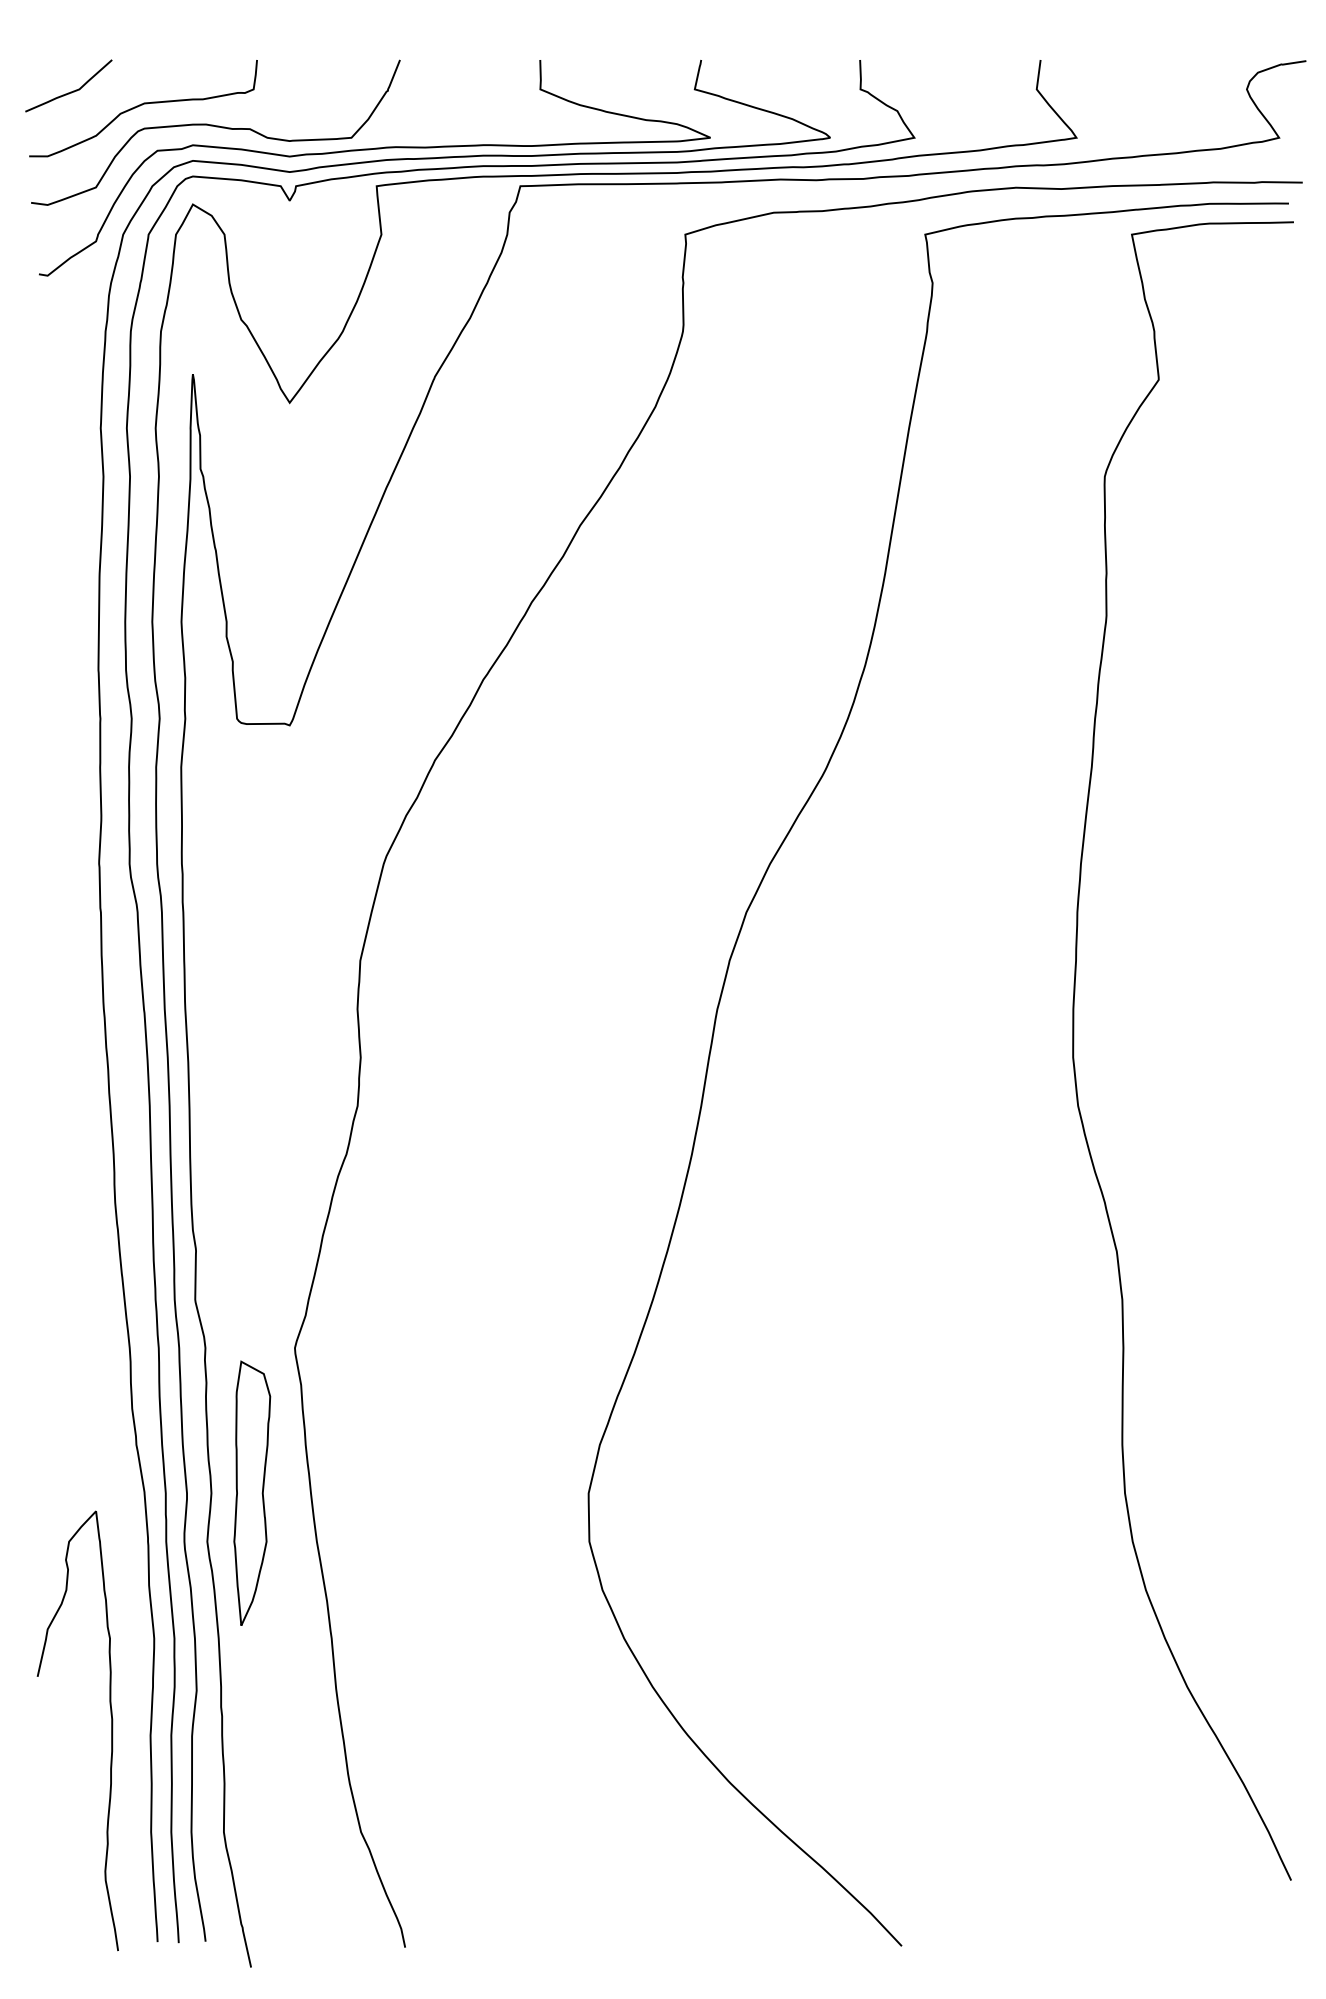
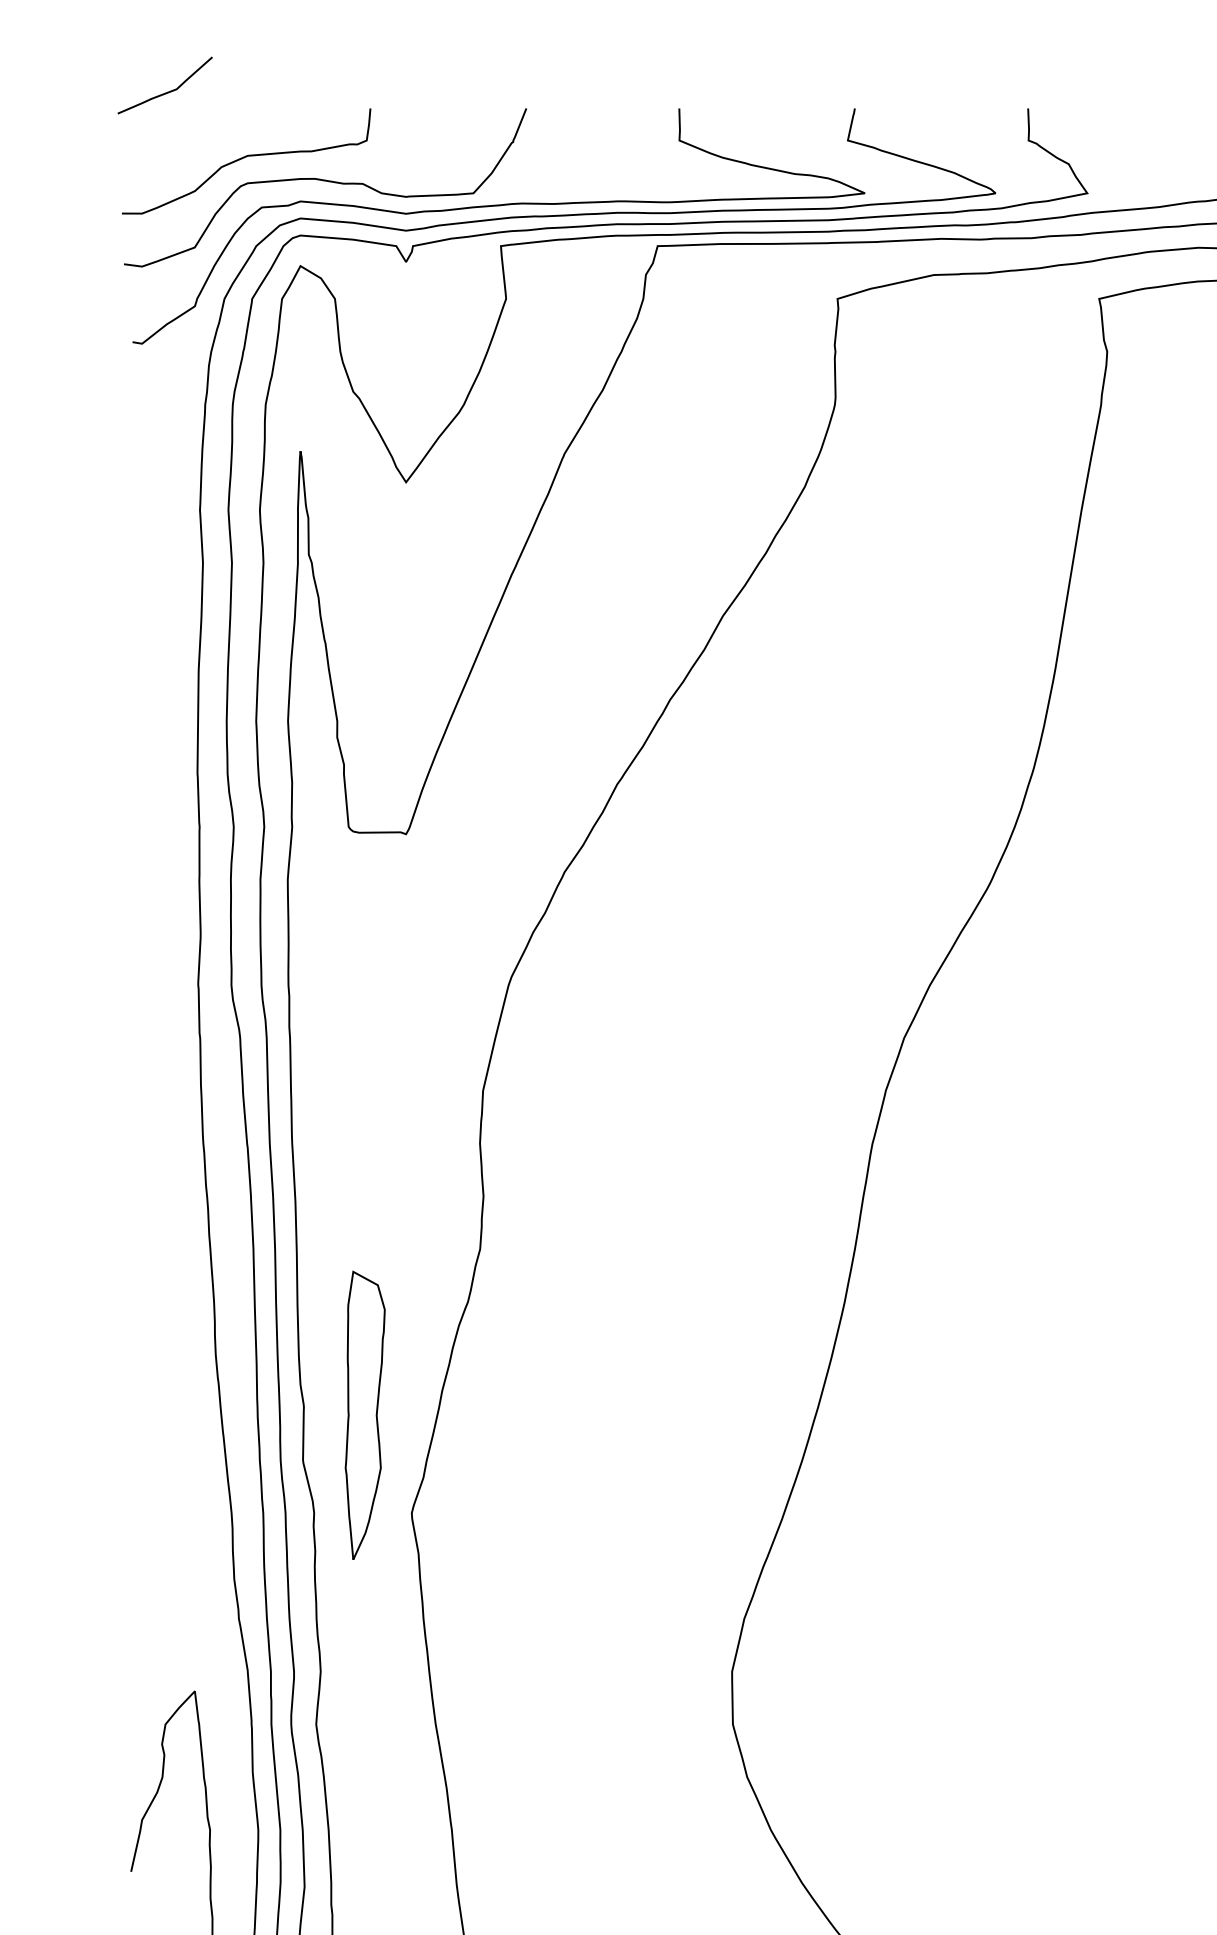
curve: (70, 91) -> (167, 91), moved
part: (252, 1492) -> (365, 1414), moved

